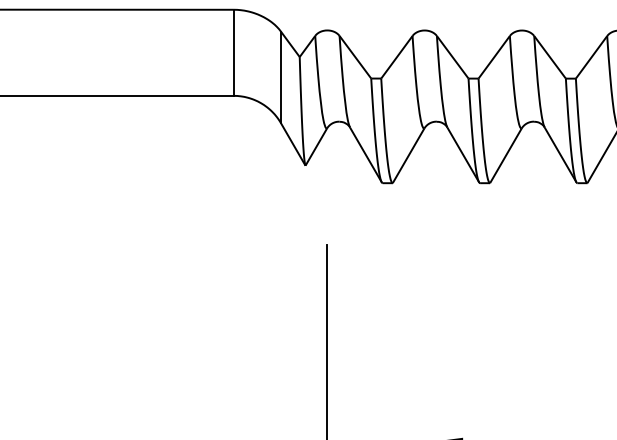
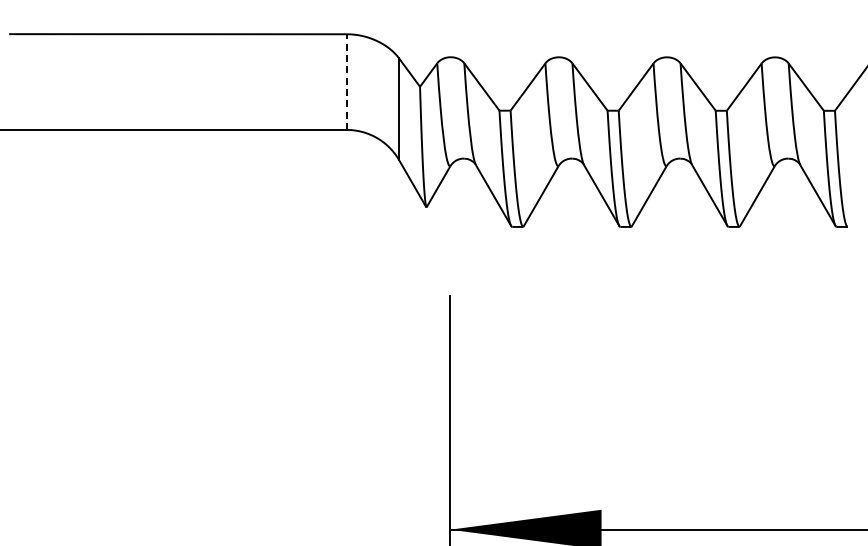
line: (233, 53) -> (346, 82), solid -> dashed

